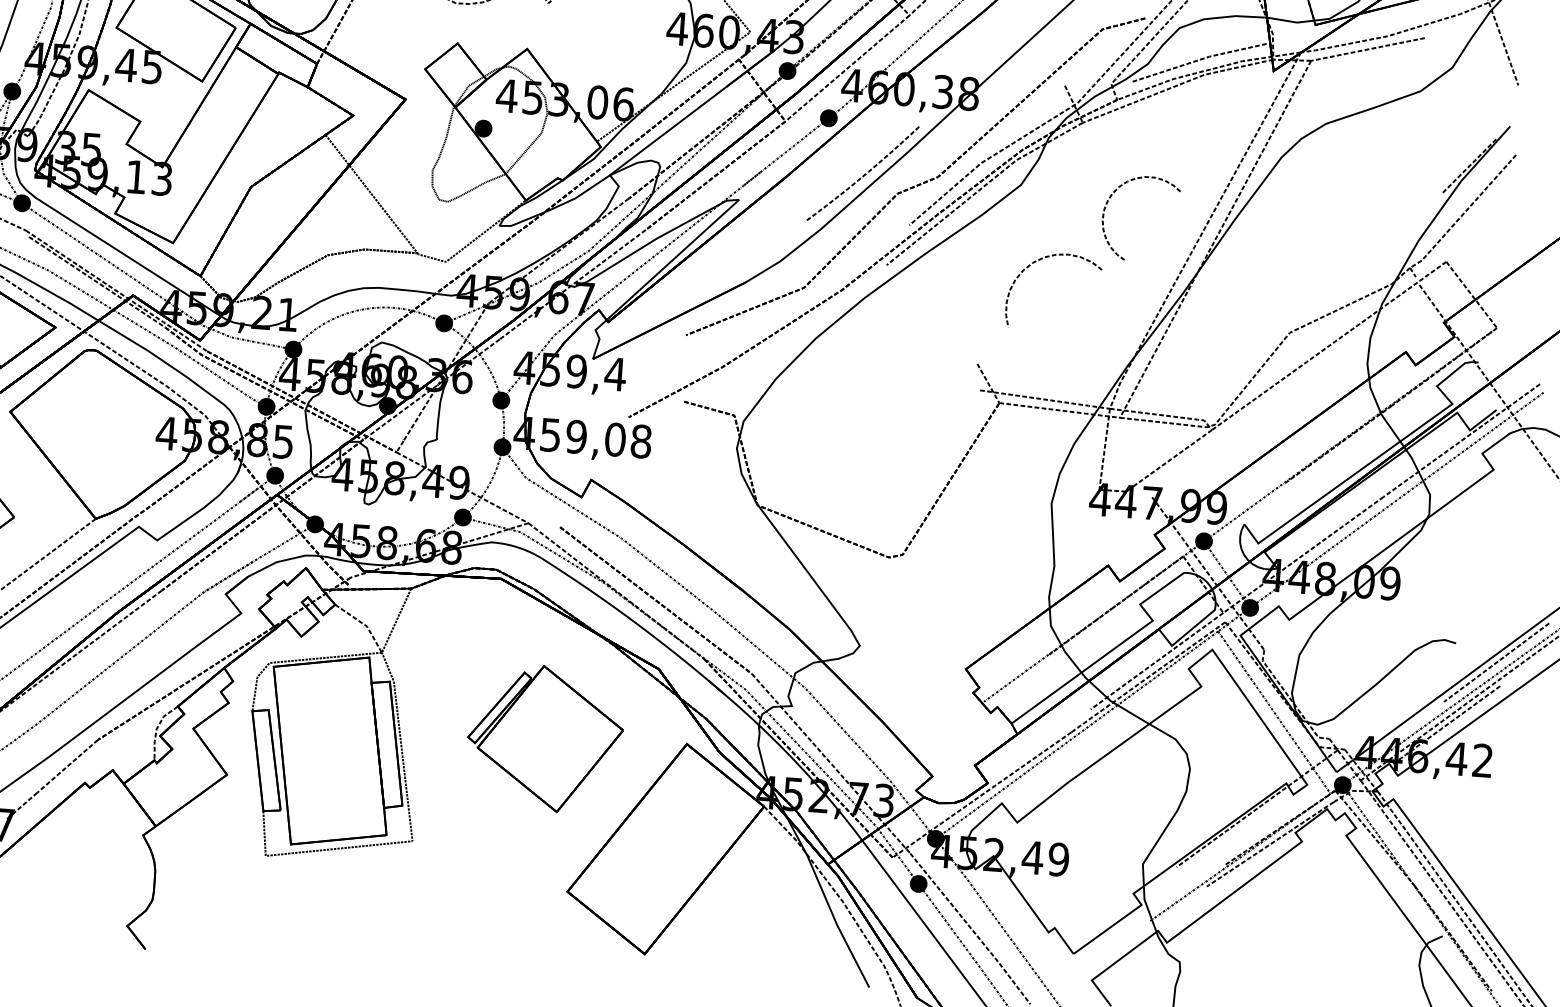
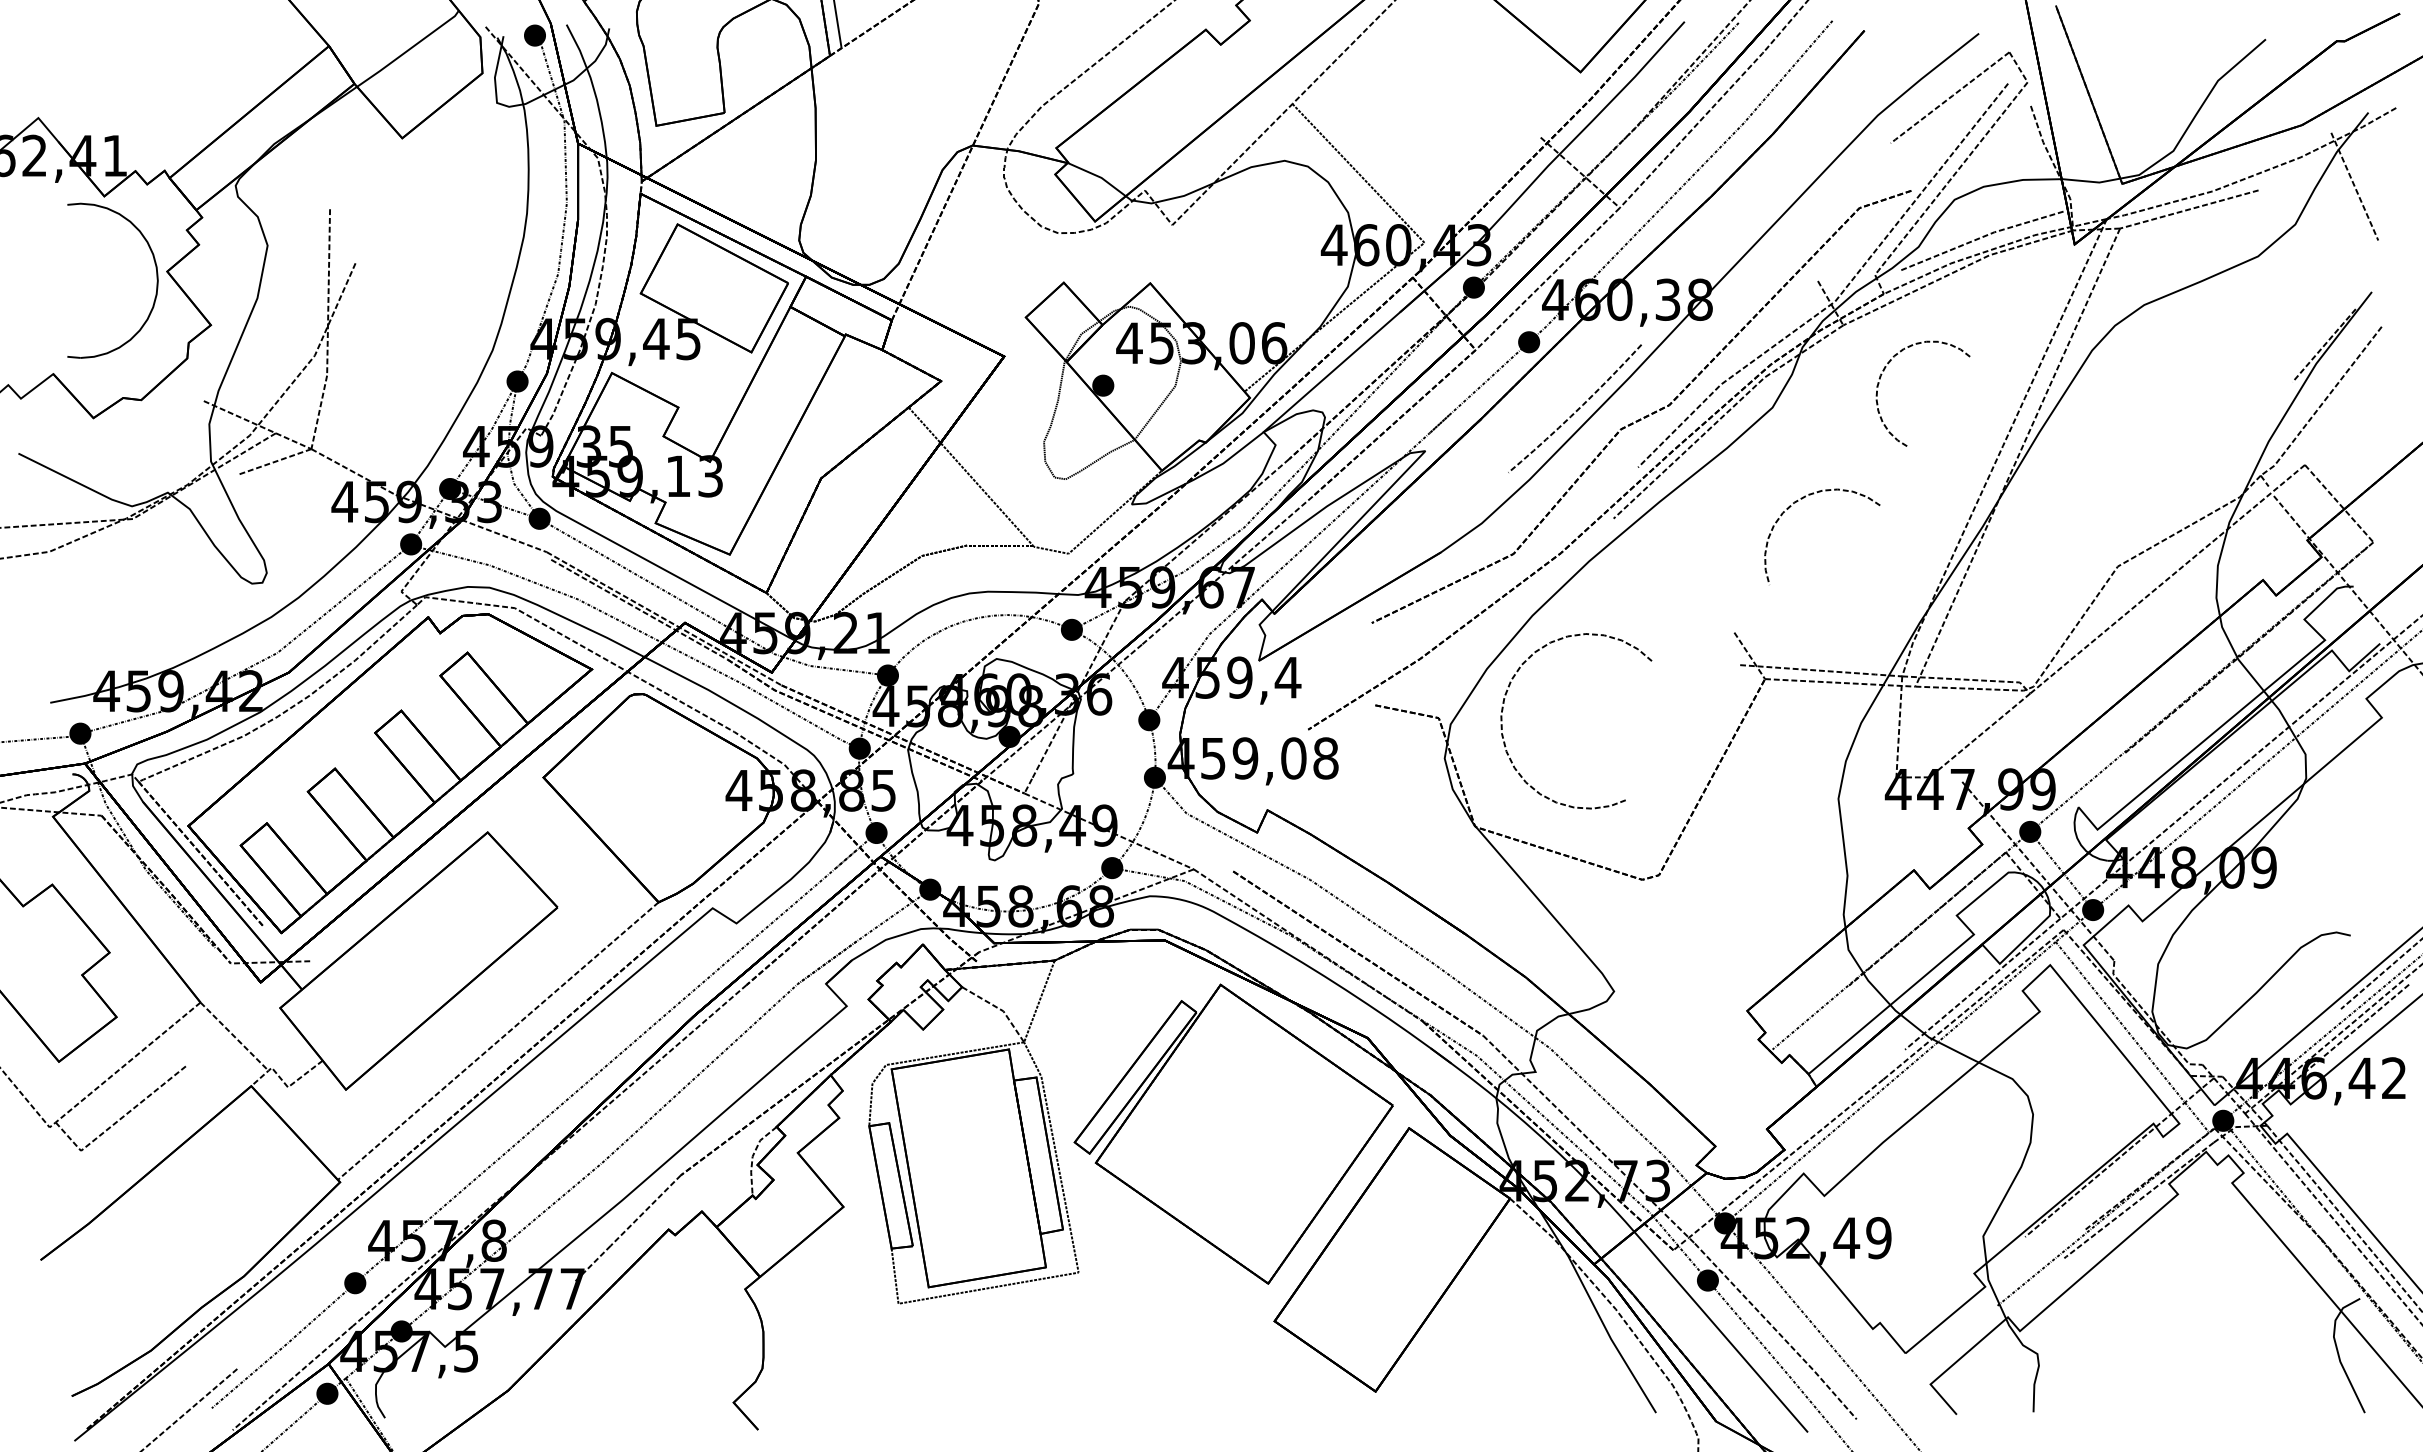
curve: (1107, 203) -> (1881, 377), moved
curve: (786, 413) -> (1503, 710), added
part: (545, 738) -> (1233, 1133), size x1.67

